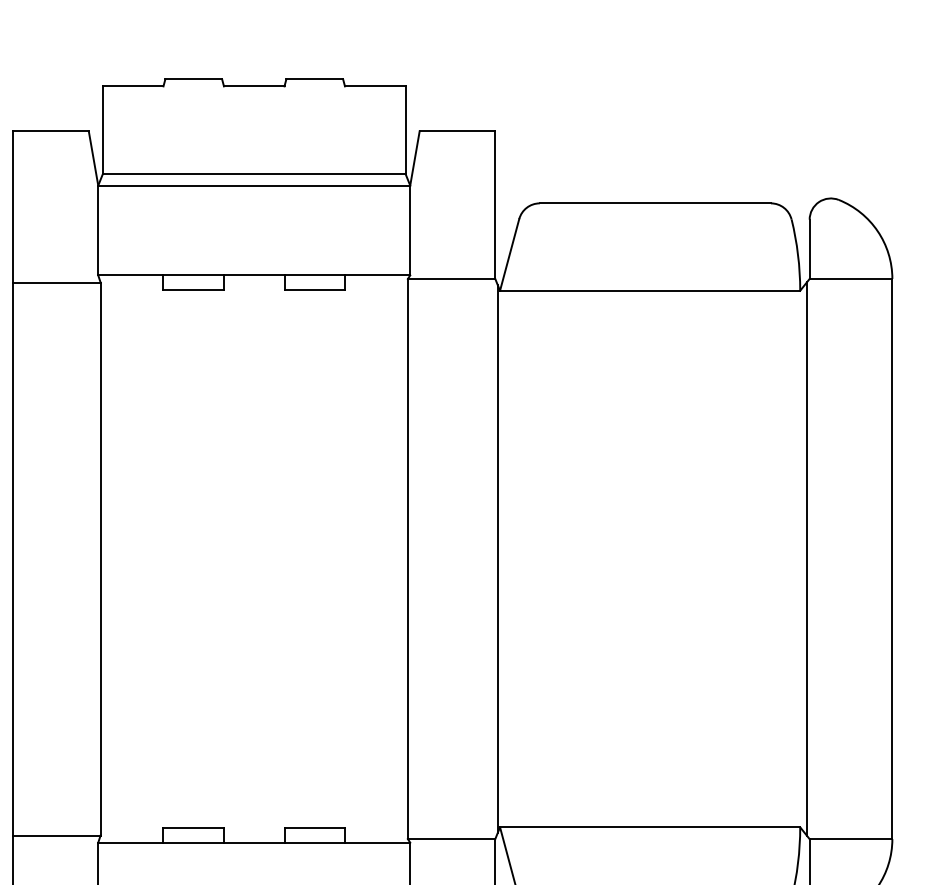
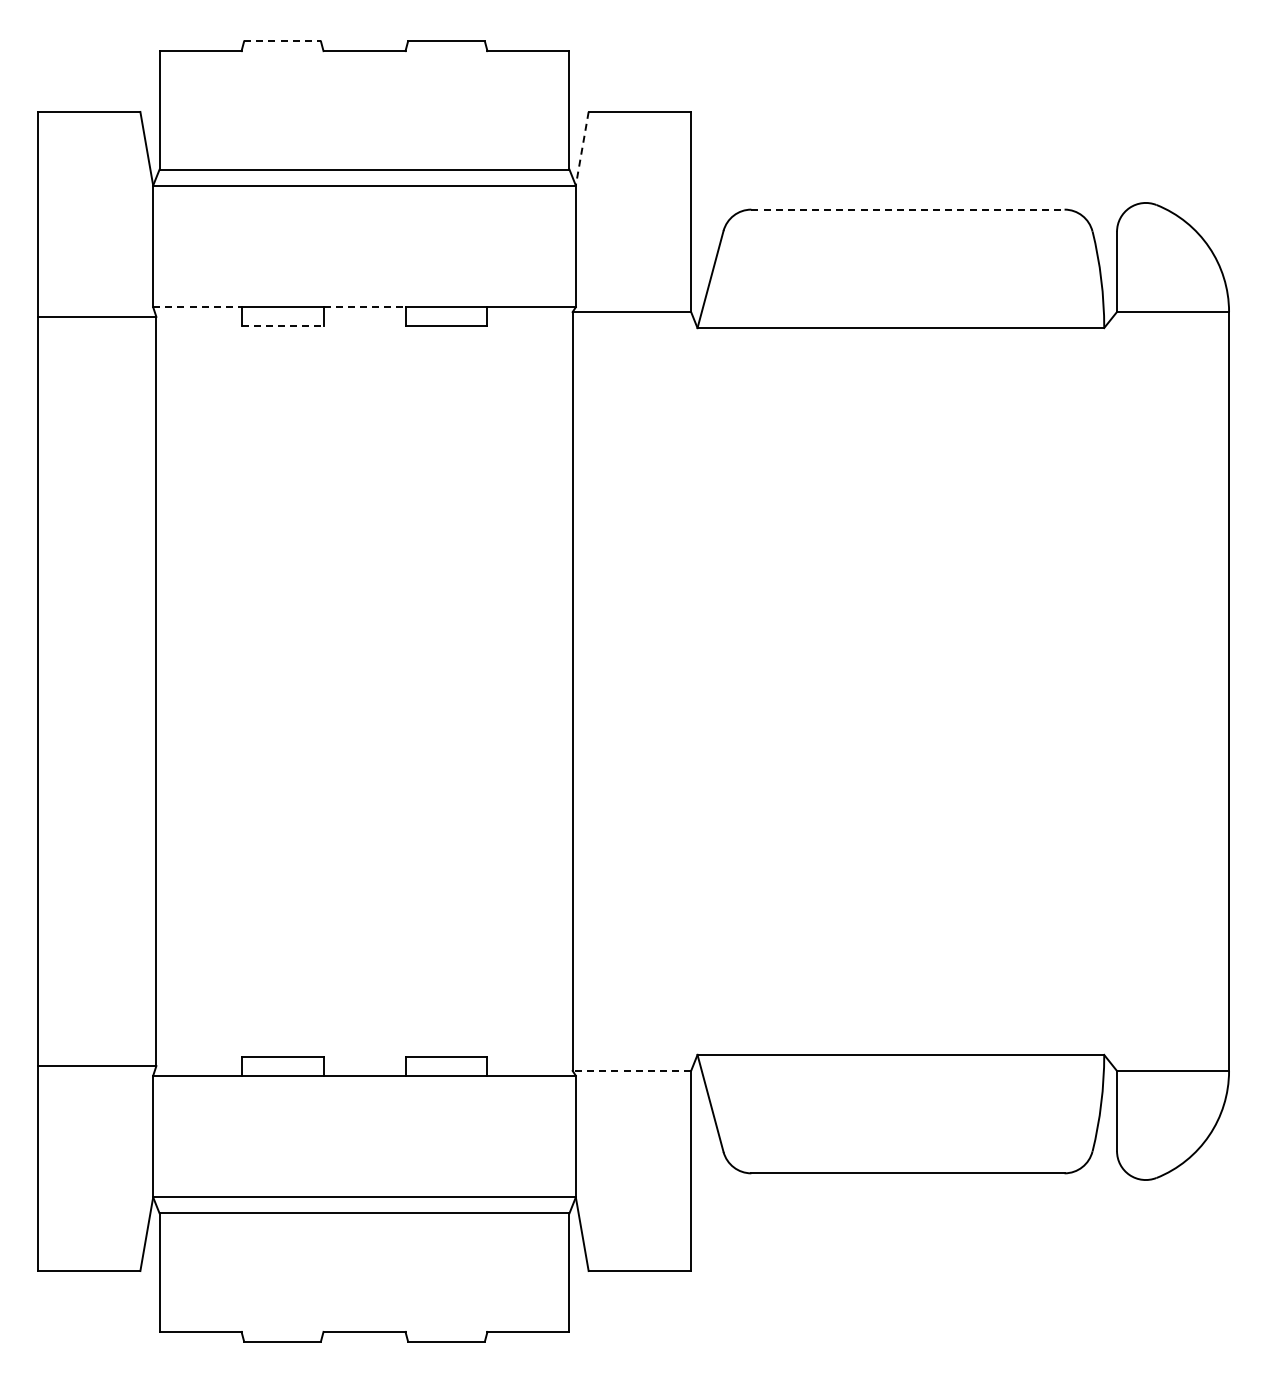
line: (194, 79) -> (283, 41), solid -> dashed
line: (415, 158) -> (582, 149), solid -> dashed
line: (655, 203) -> (907, 209), solid -> dashed
line: (130, 275) -> (197, 307), solid -> dashed
line: (254, 275) -> (364, 307), solid -> dashed
line: (193, 289) -> (282, 326), solid -> dashed
line: (497, 559) -> (694, 691), removed
line: (807, 559) -> (1113, 691), removed
line: (451, 838) -> (631, 1070), solid -> dashed

